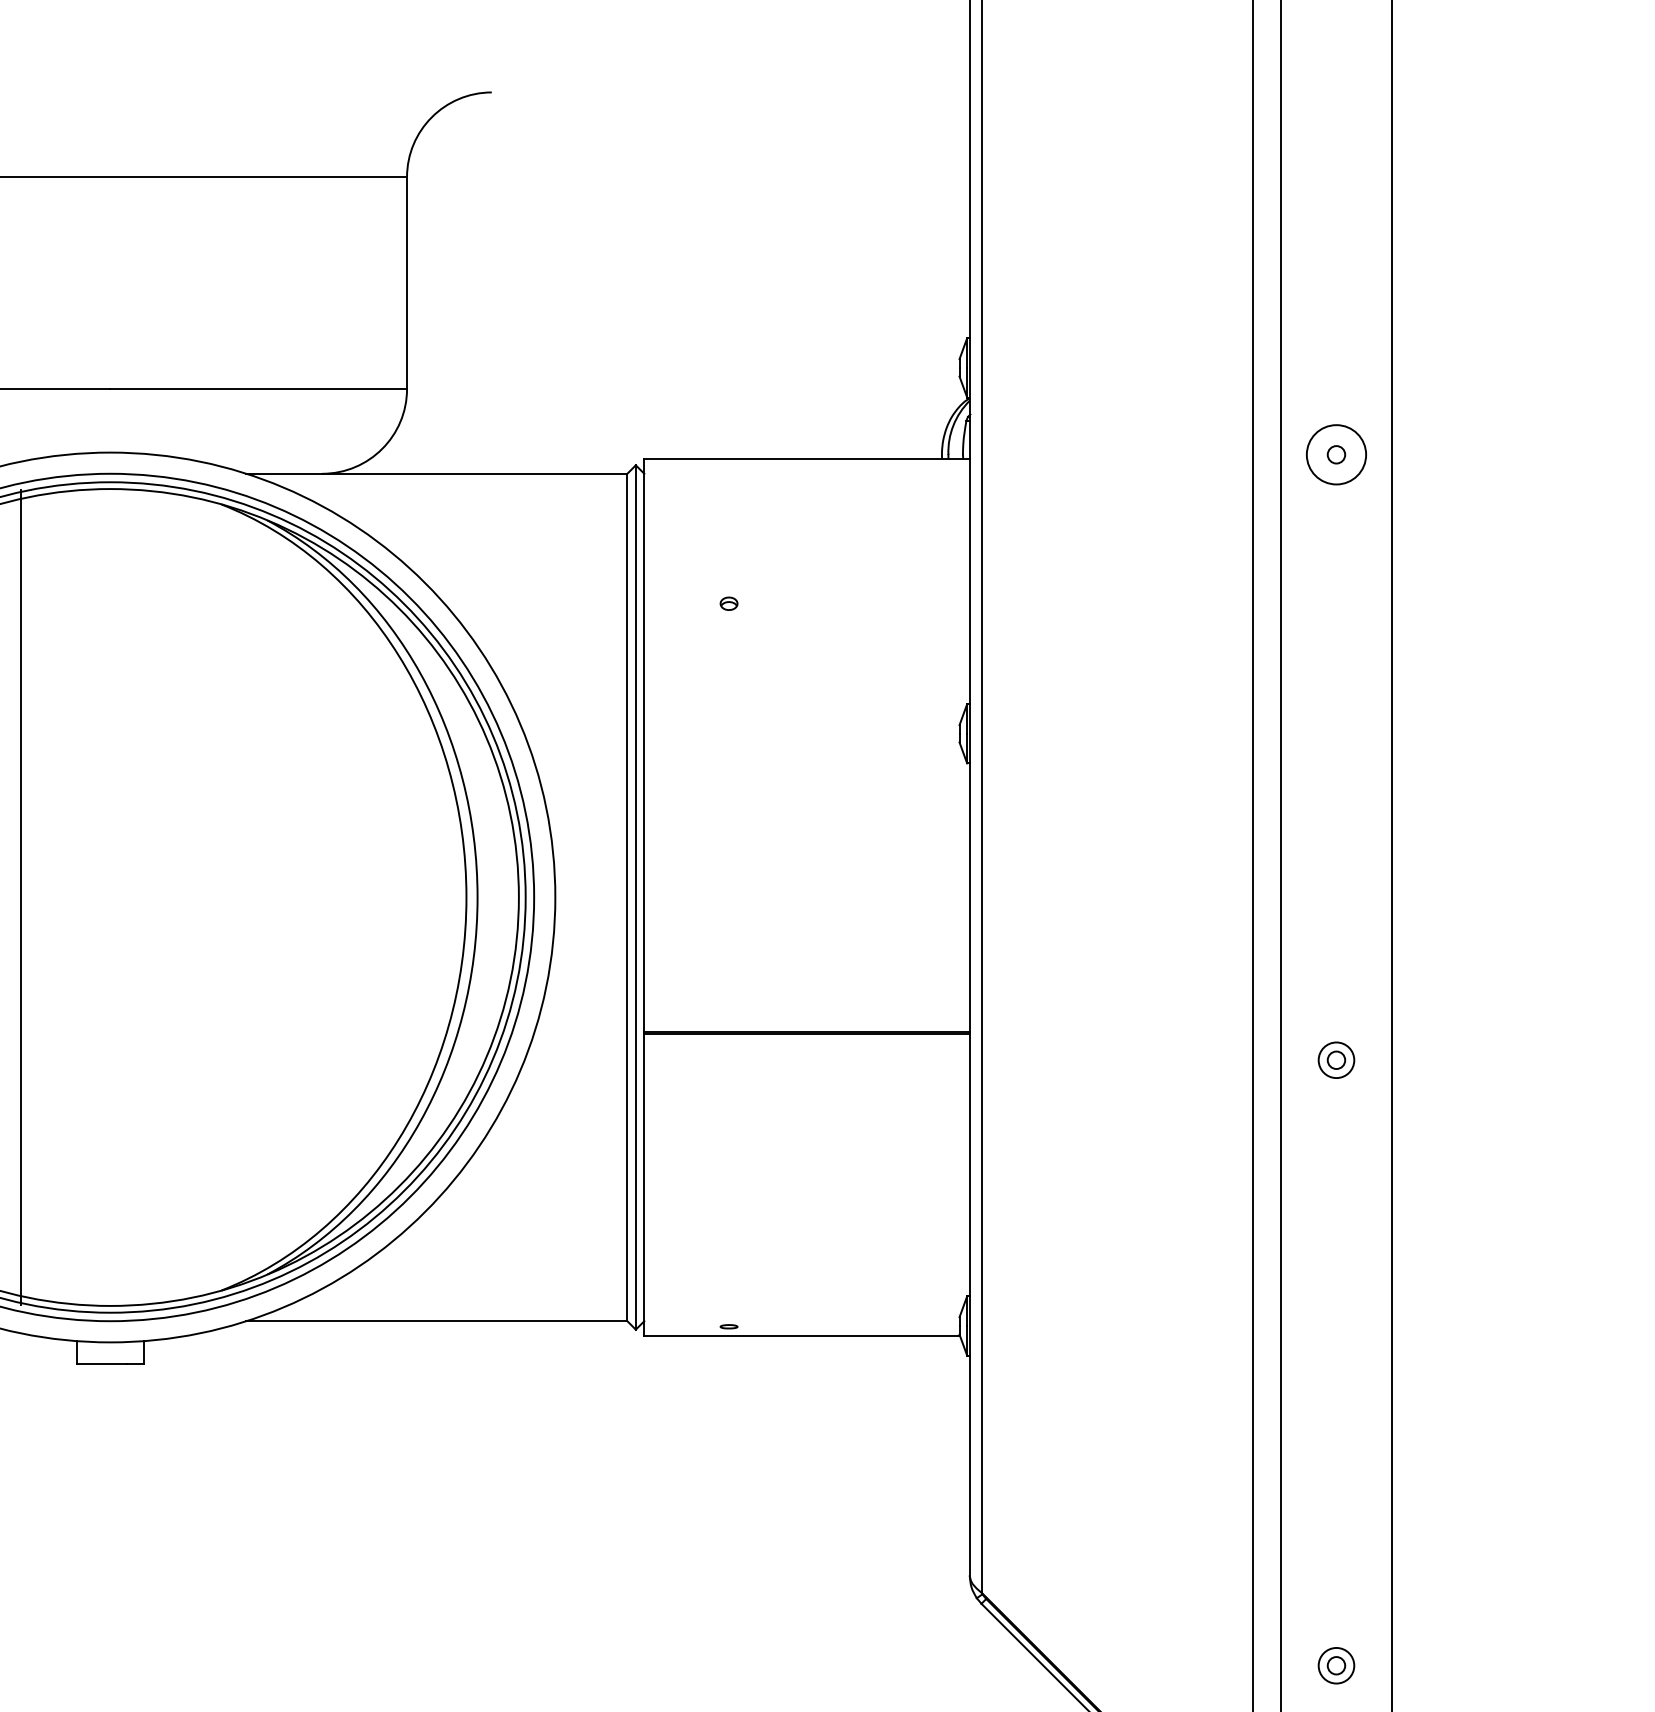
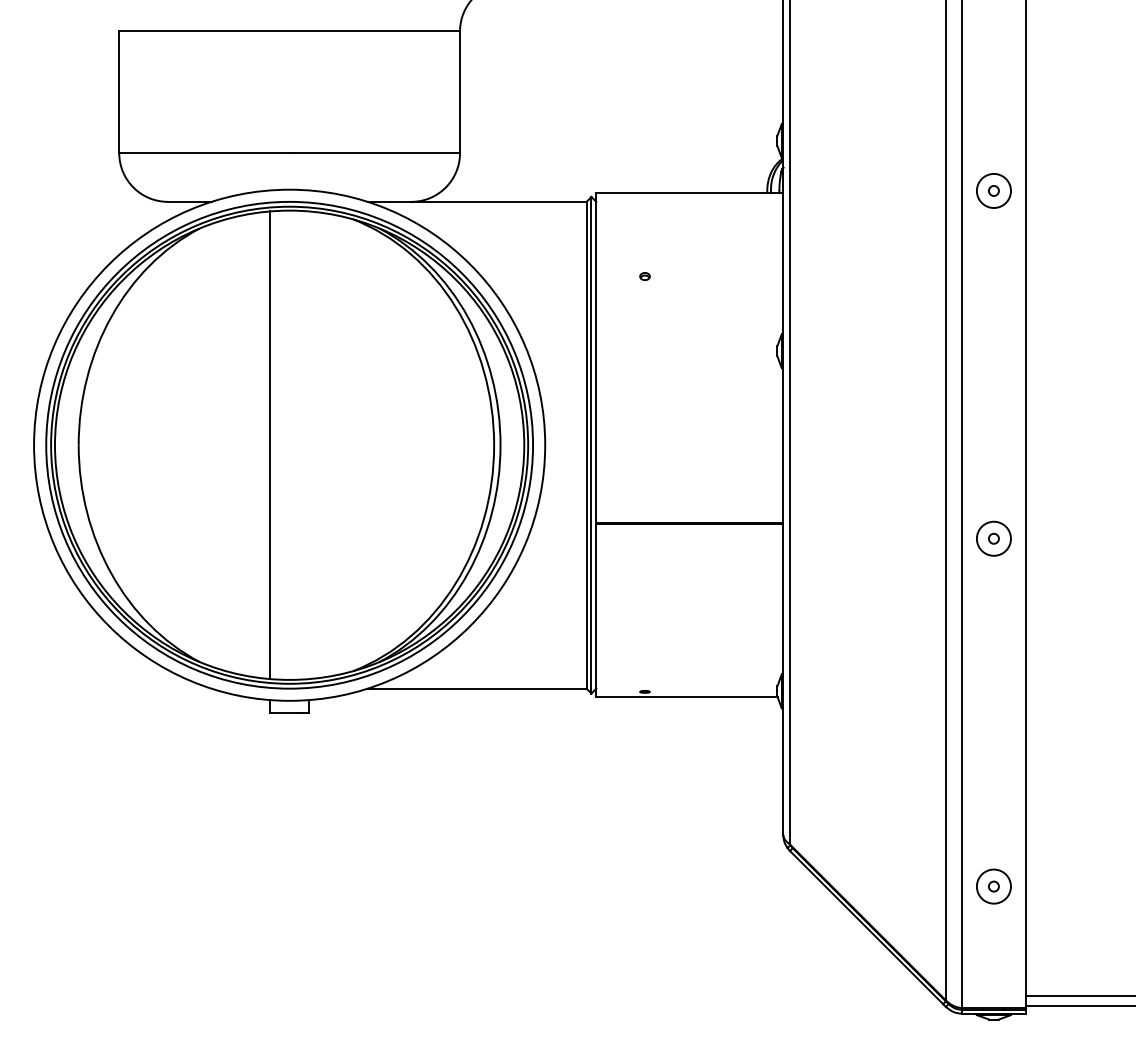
line: (21, 897) -> (270, 445), moved
circle: (1335, 1059) -> (993, 538), size x1.67
circle: (1335, 1665) -> (993, 886), size x1.67

